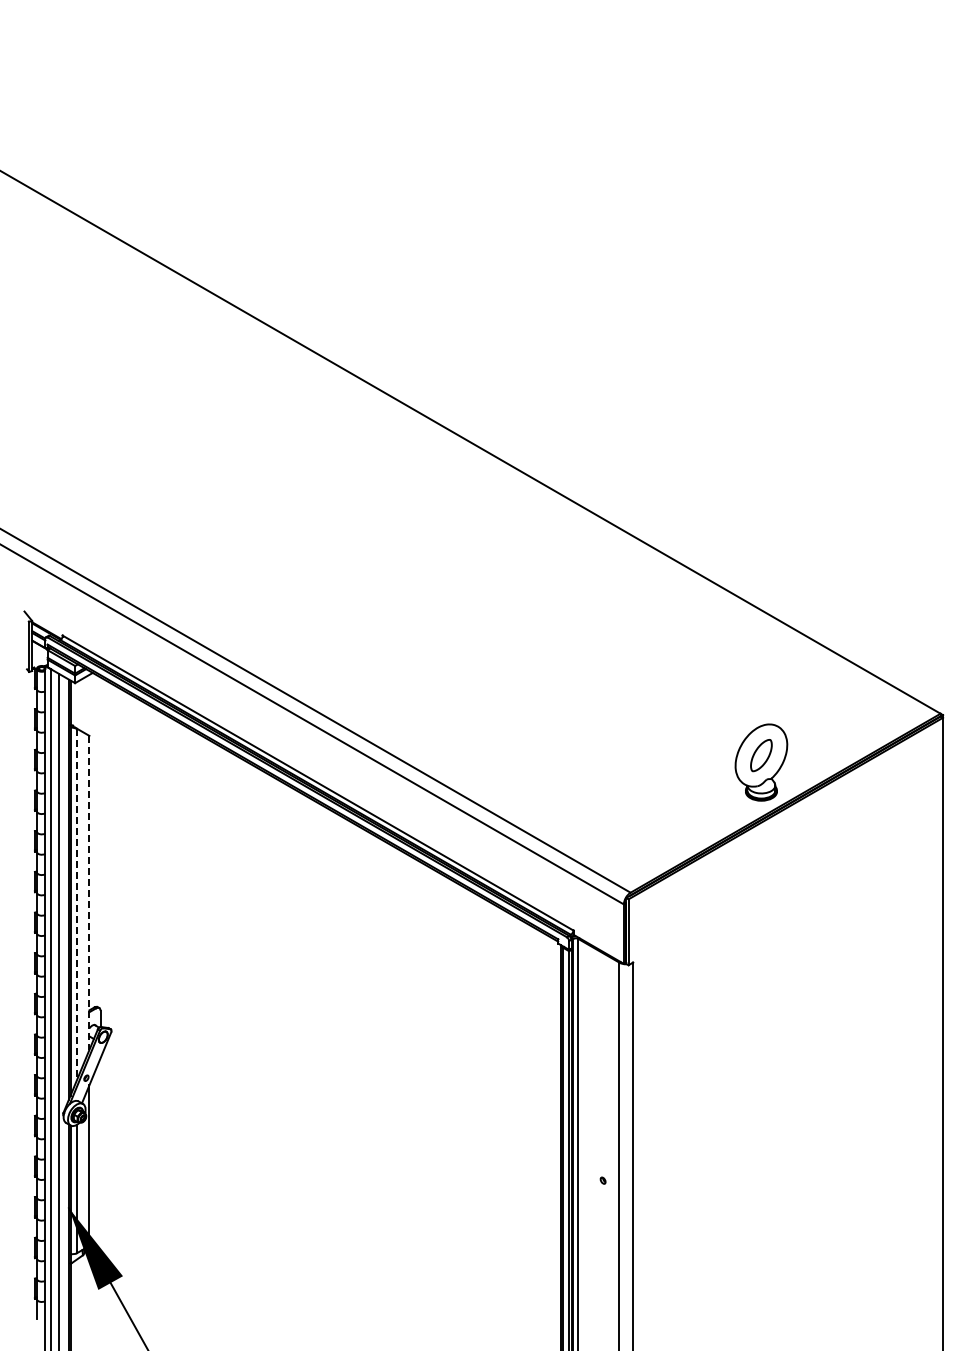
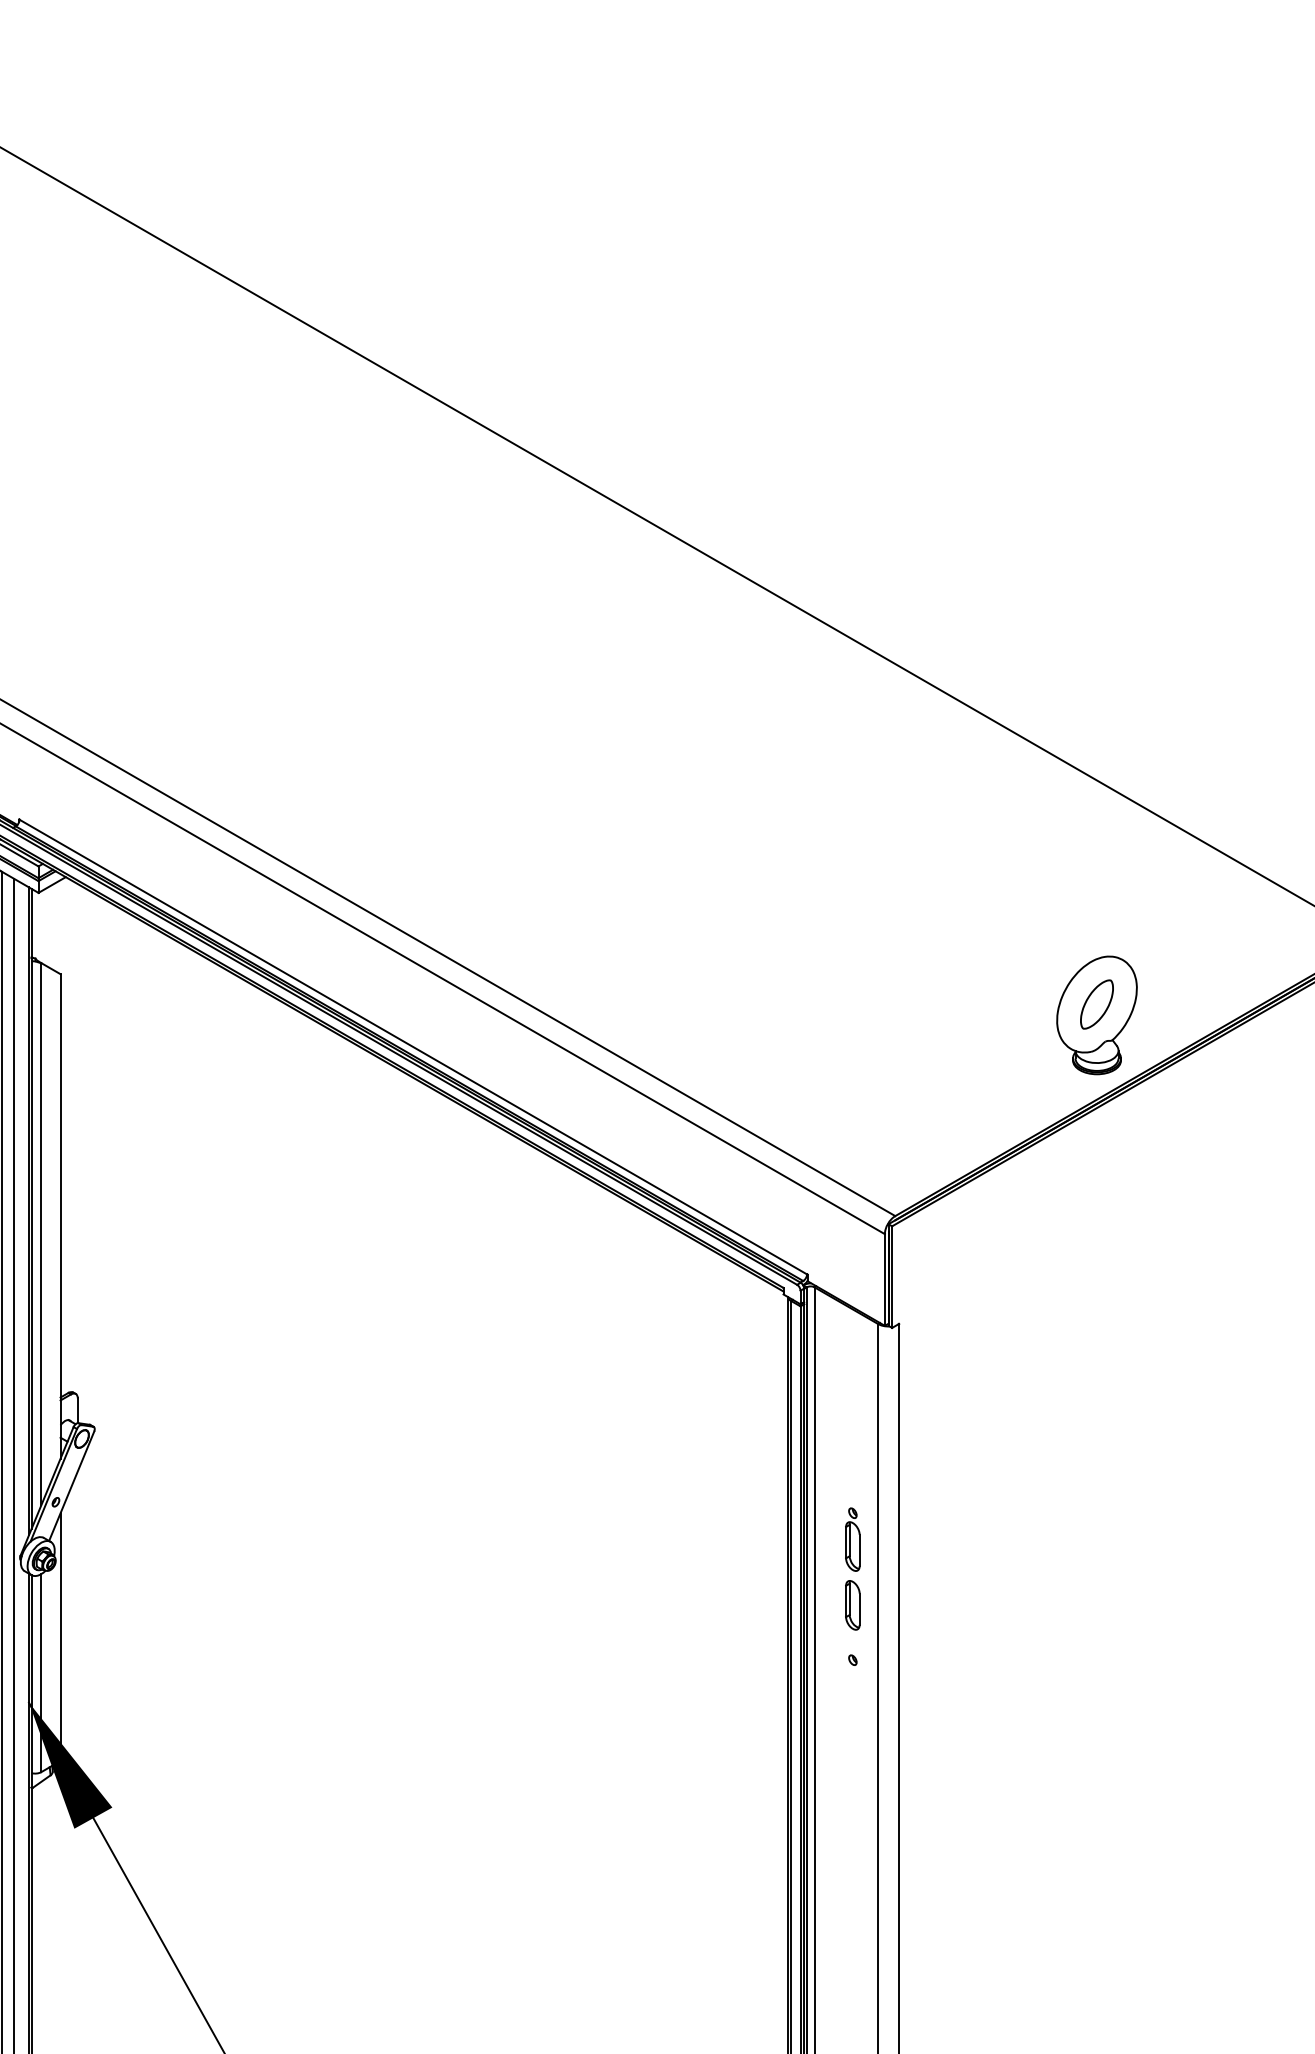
line: (89, 893) -> (60, 1217), dashed -> solid
line: (76, 904) -> (40, 1234), dashed -> solid
part: (602, 1121) -> (851, 1568), added

